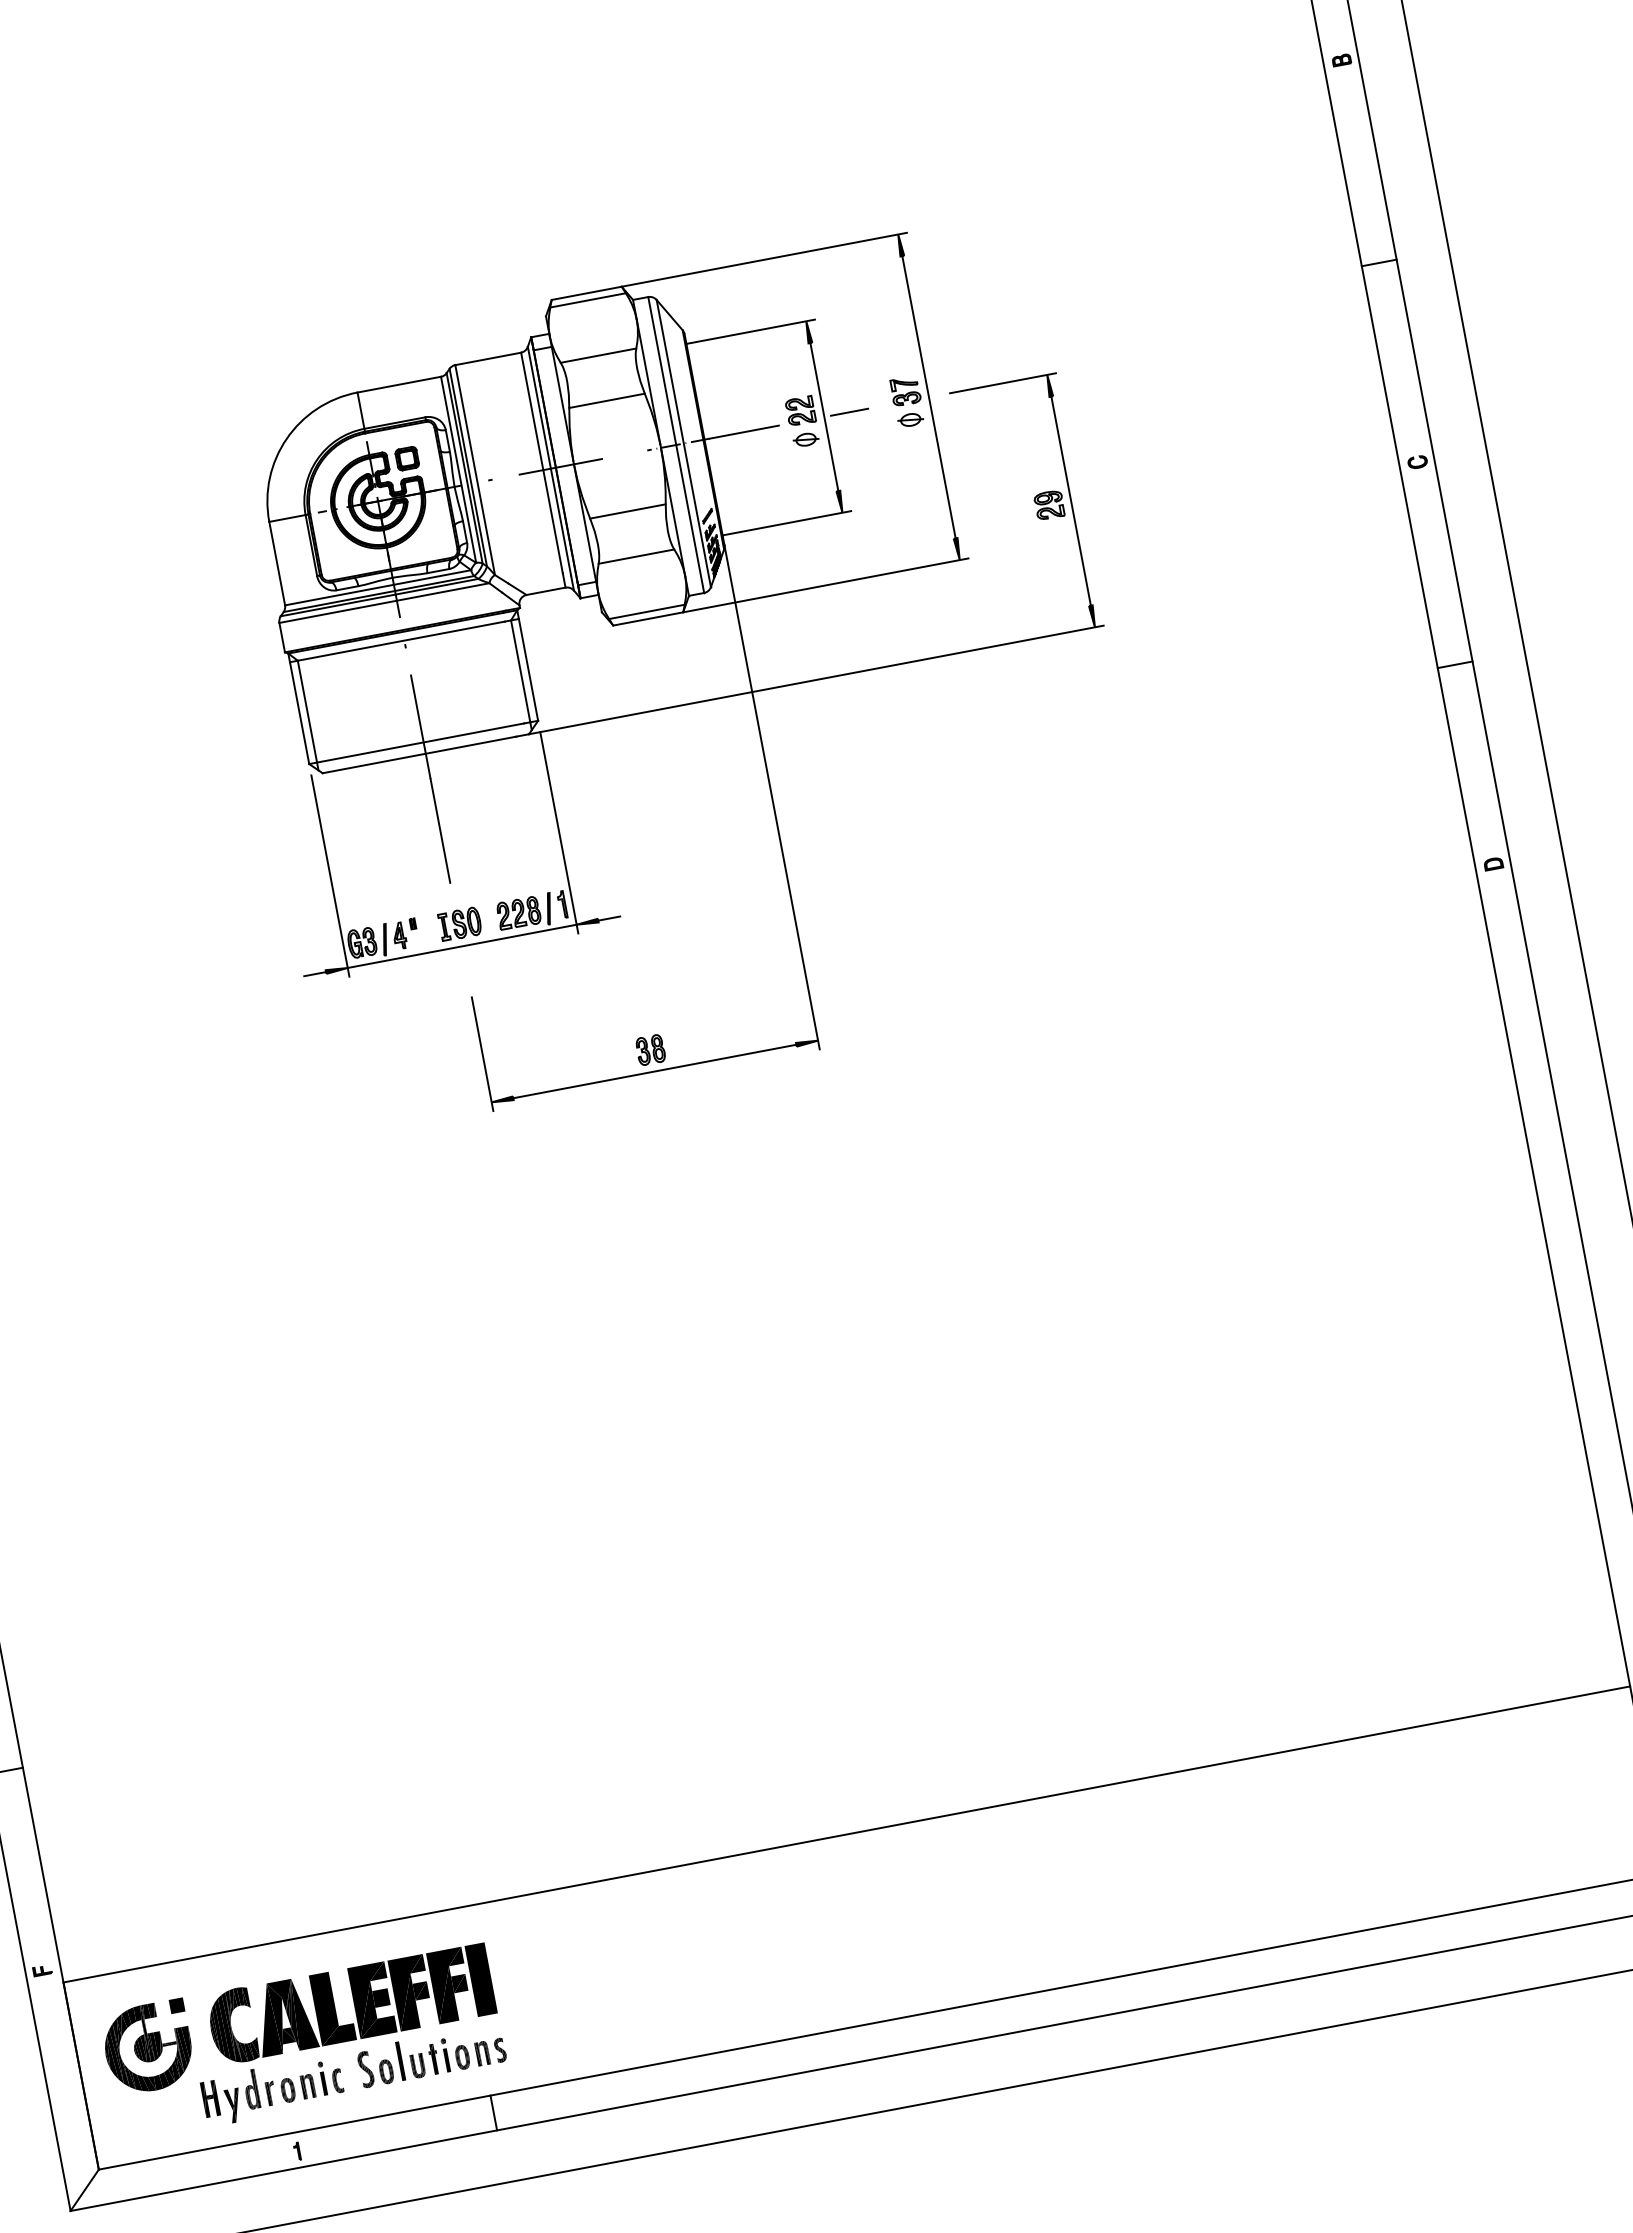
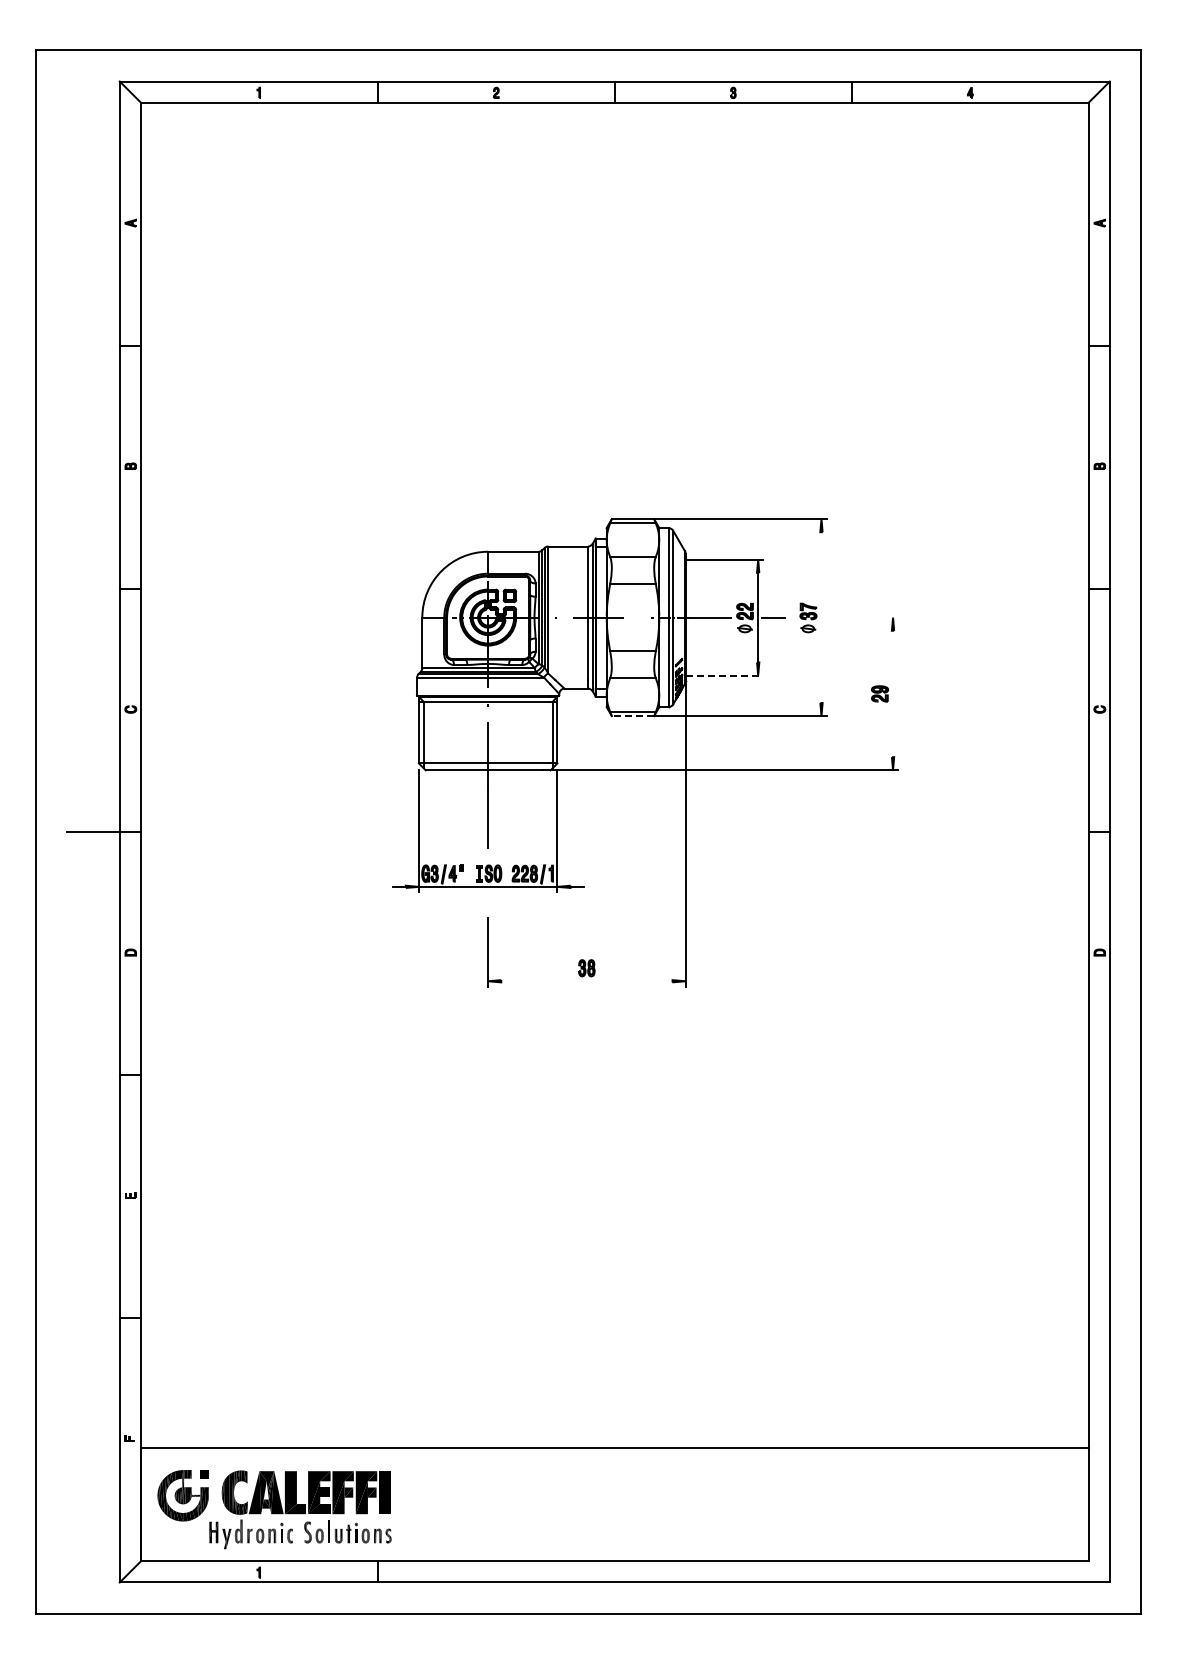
line: (1003, 383) -> (866, 617), removed
line: (928, 397) -> (821, 617), removed
line: (1071, 500) -> (893, 693), removed
line: (786, 523) -> (724, 675), solid -> dashed
line: (647, 619) -> (632, 716), solid -> dashed
line: (654, 1072) -> (586, 981), removed

